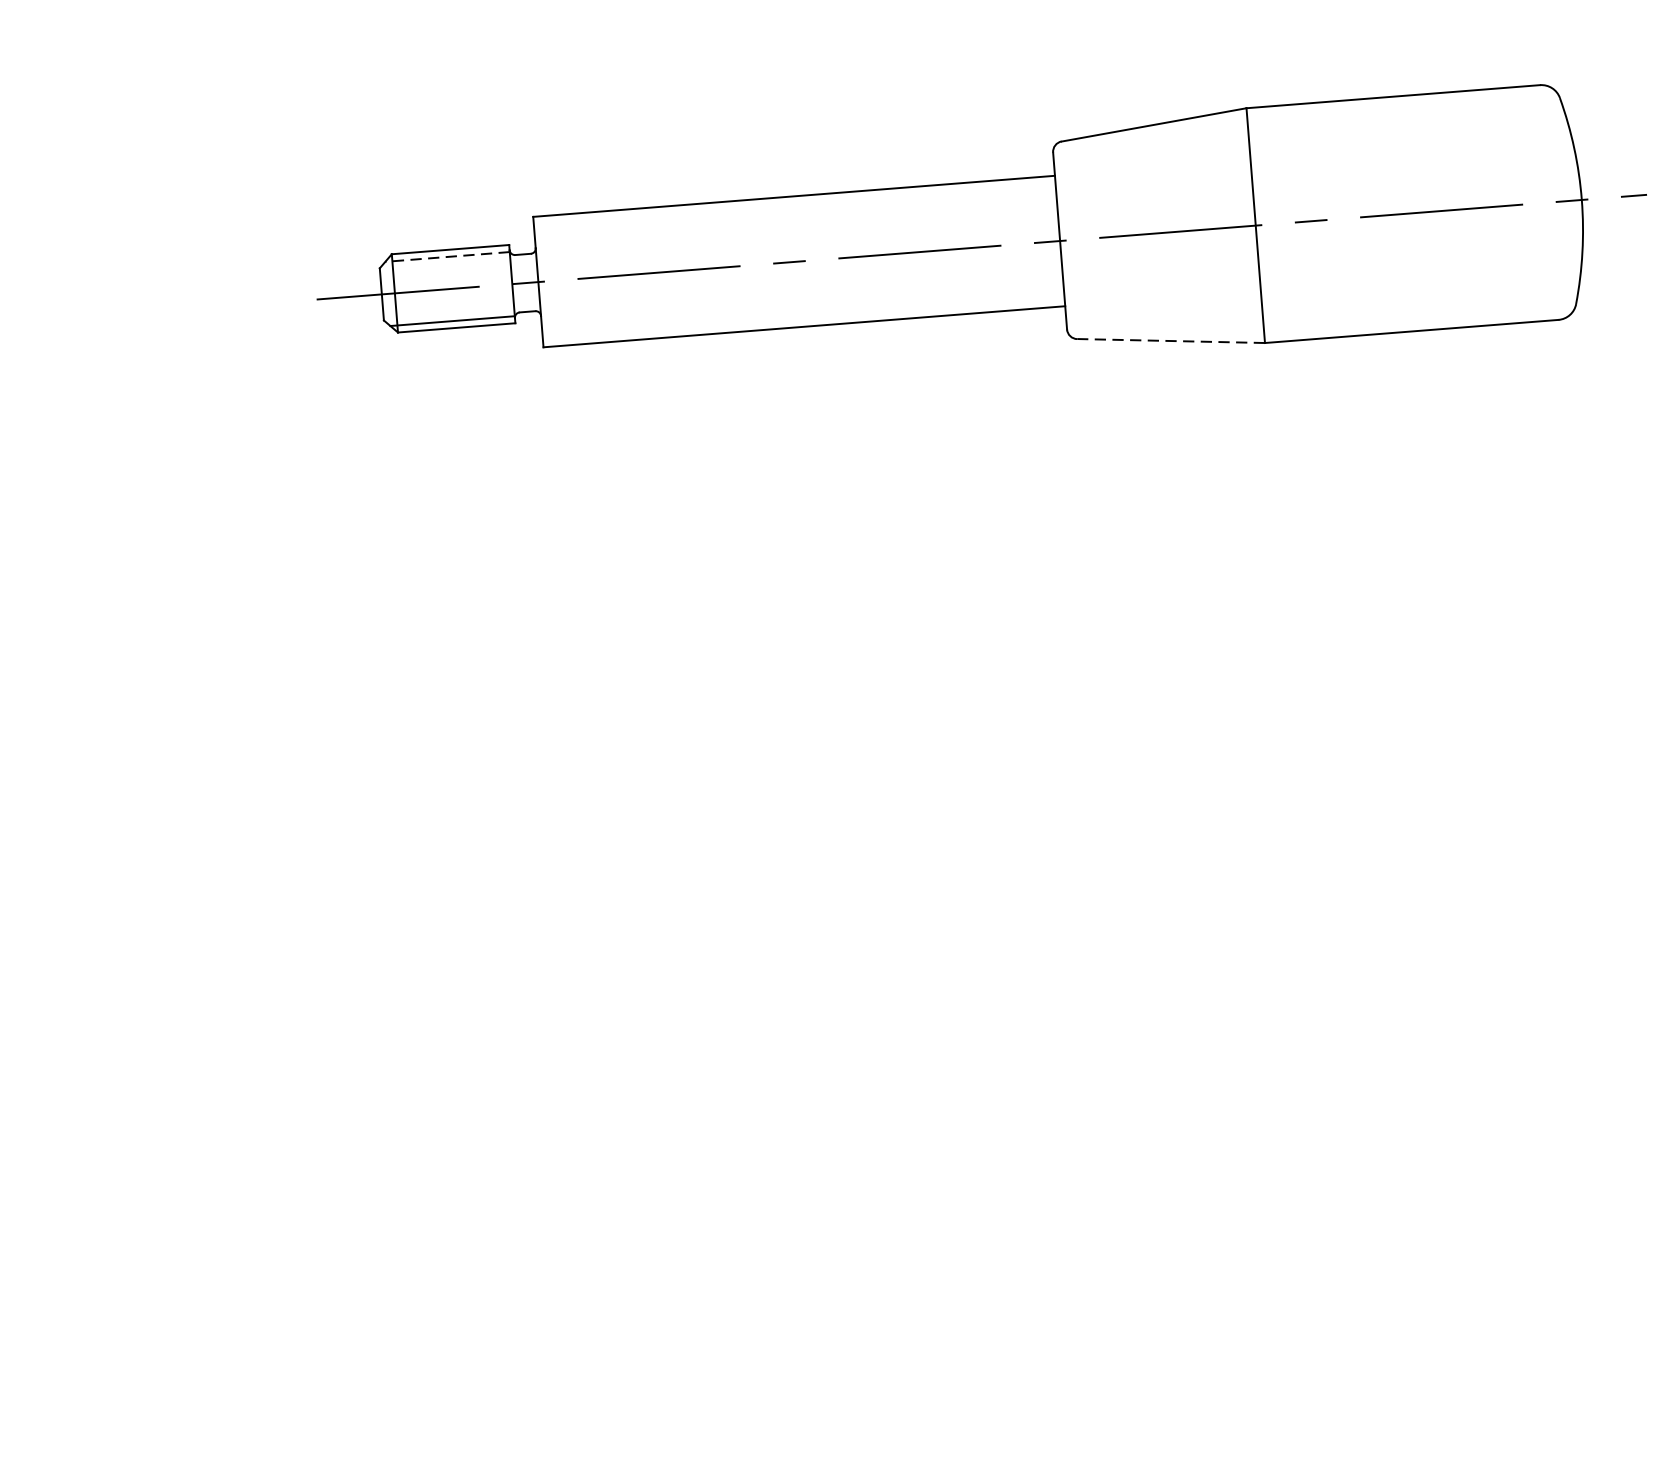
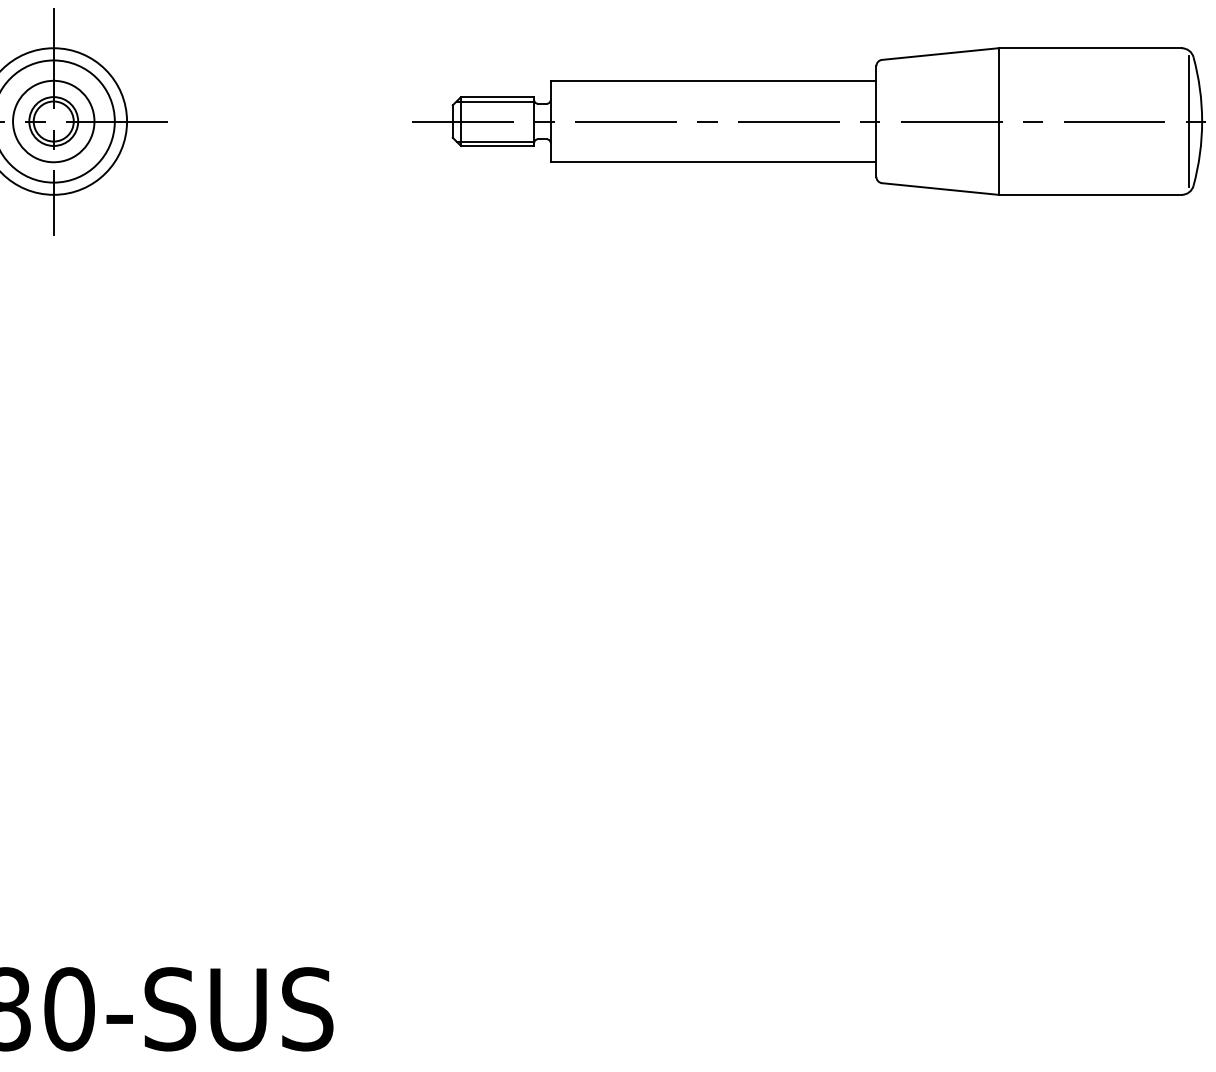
line: (1561, 201) -> (1189, 121), added
line: (447, 256) -> (495, 101), dashed -> solid
line: (1169, 340) -> (939, 188), dashed -> solid

